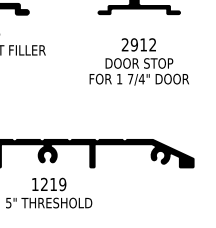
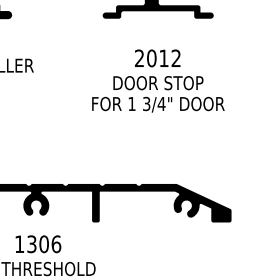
text: (133, 44) -> (150, 57), 2912 -> 2012
text: (130, 78) -> (146, 103), 7/4" -> 3/4"
text: (53, 184) -> (44, 244), 1219 -> 1306

